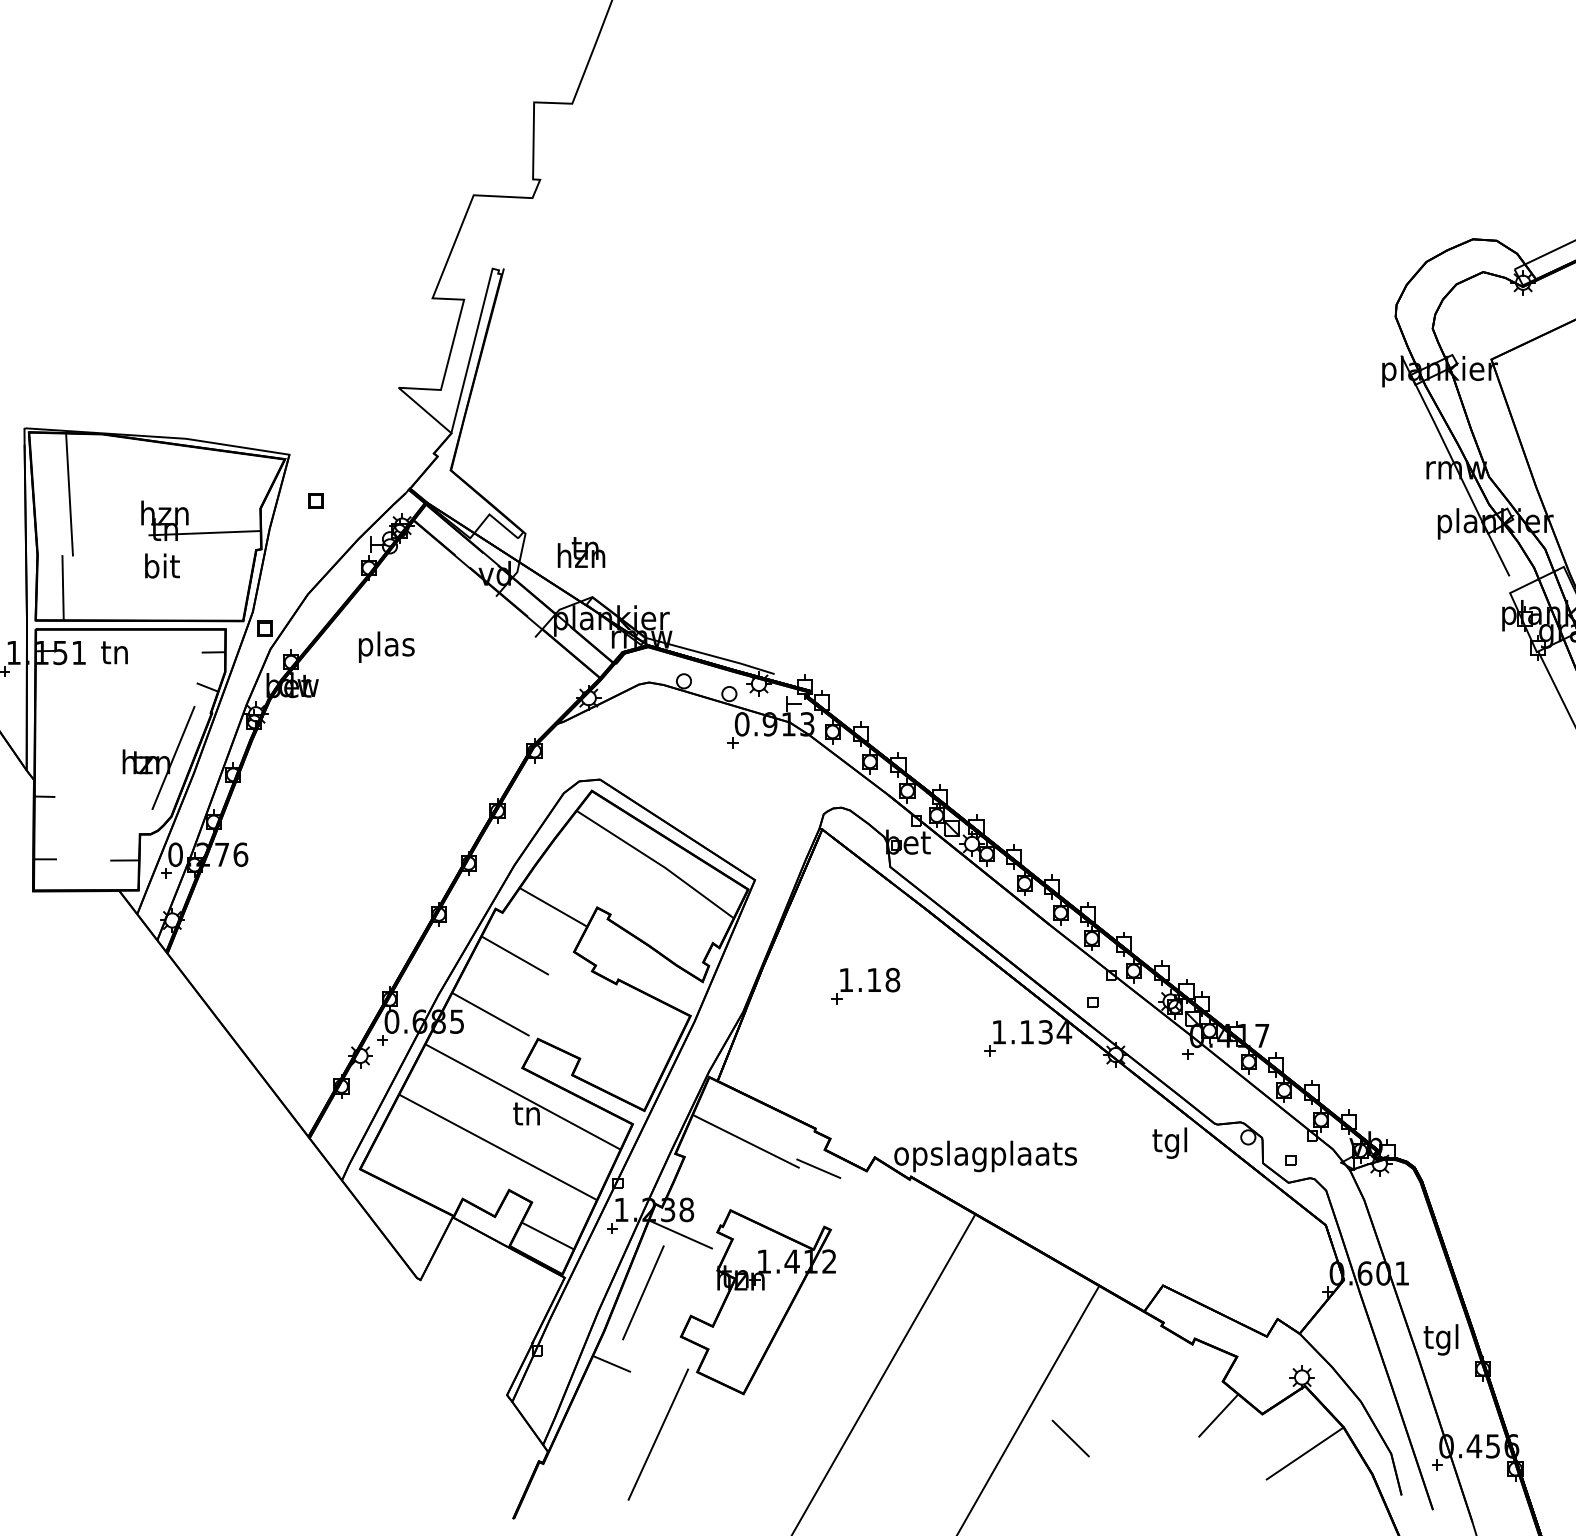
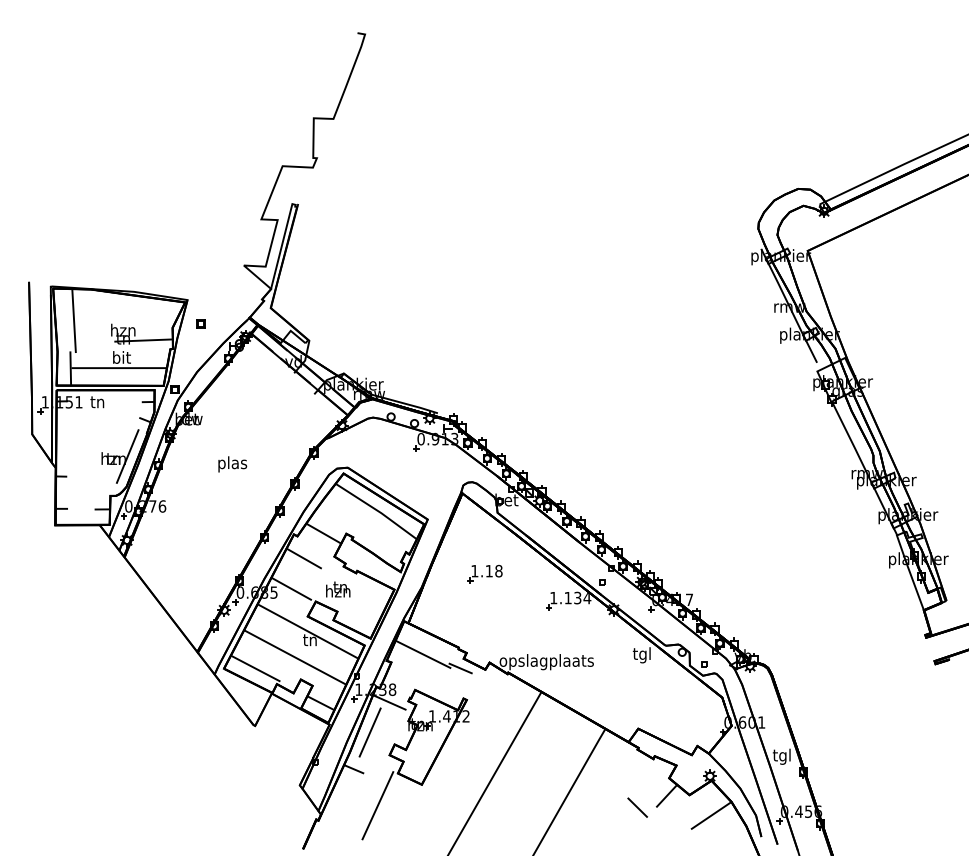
text: (581, 552) -> (338, 589), moved
line: (157, 587) -> (119, 368), added
text: (386, 647) -> (232, 464), moved
line: (421, 1168) -> (255, 668), added
line: (1070, 1438) -> (637, 807), moved

